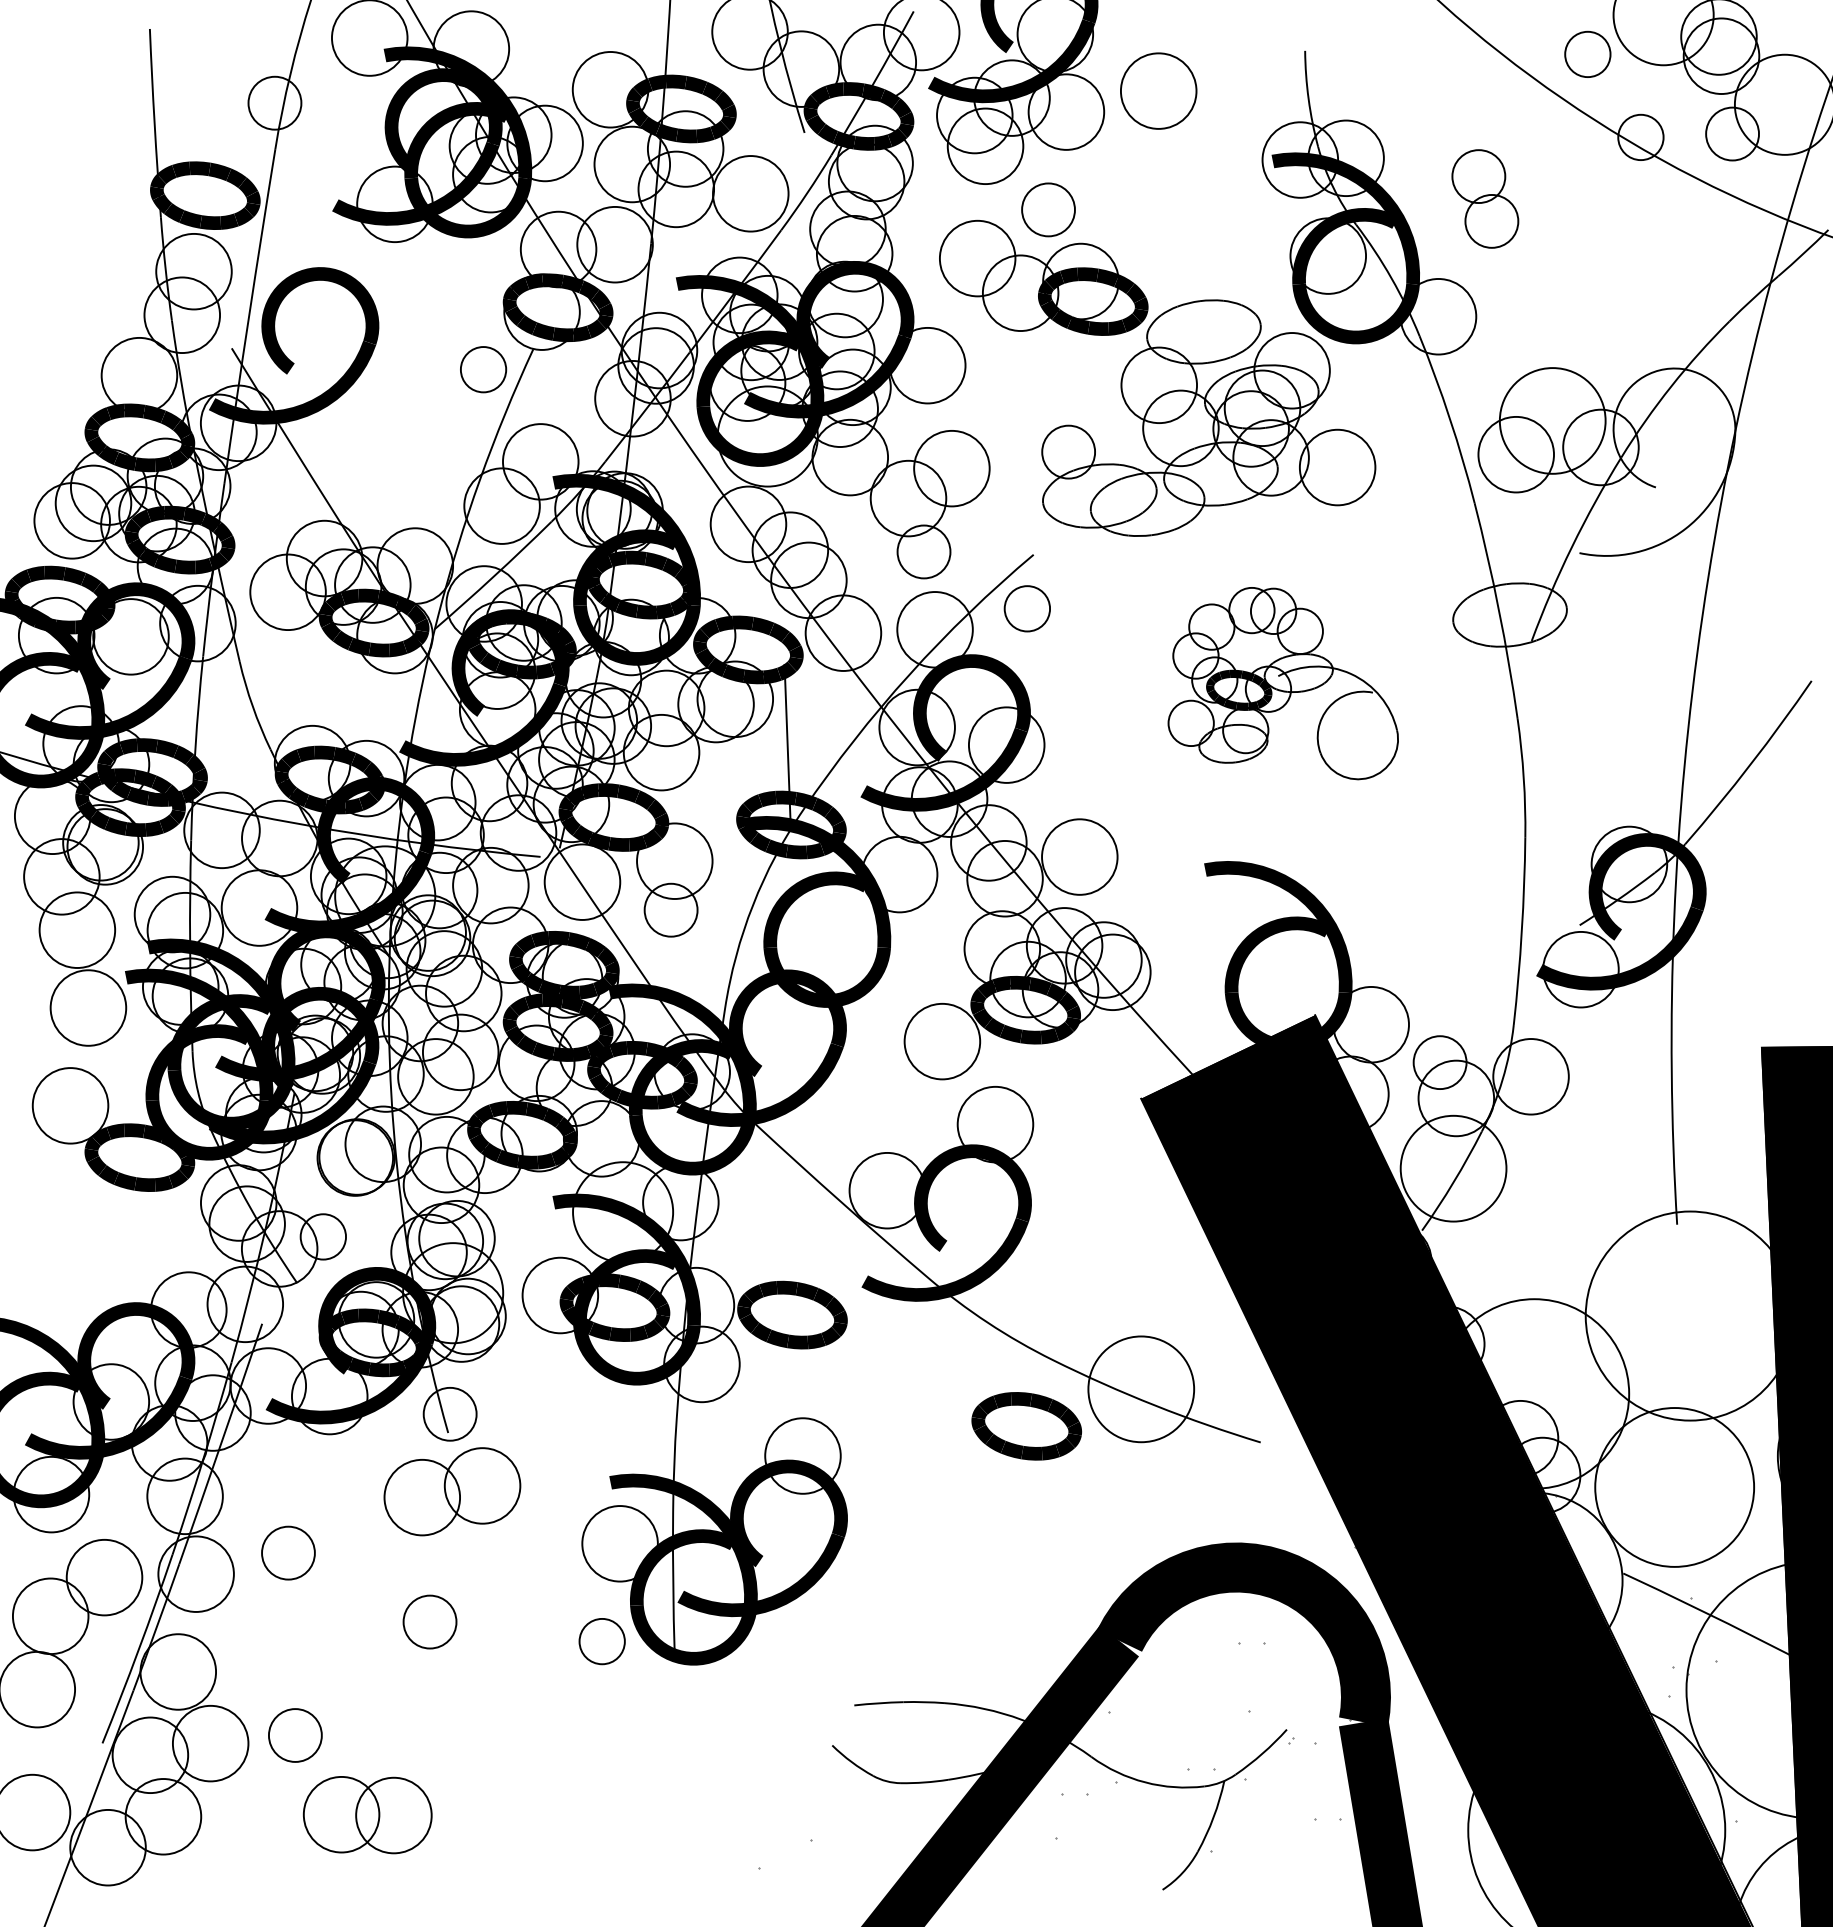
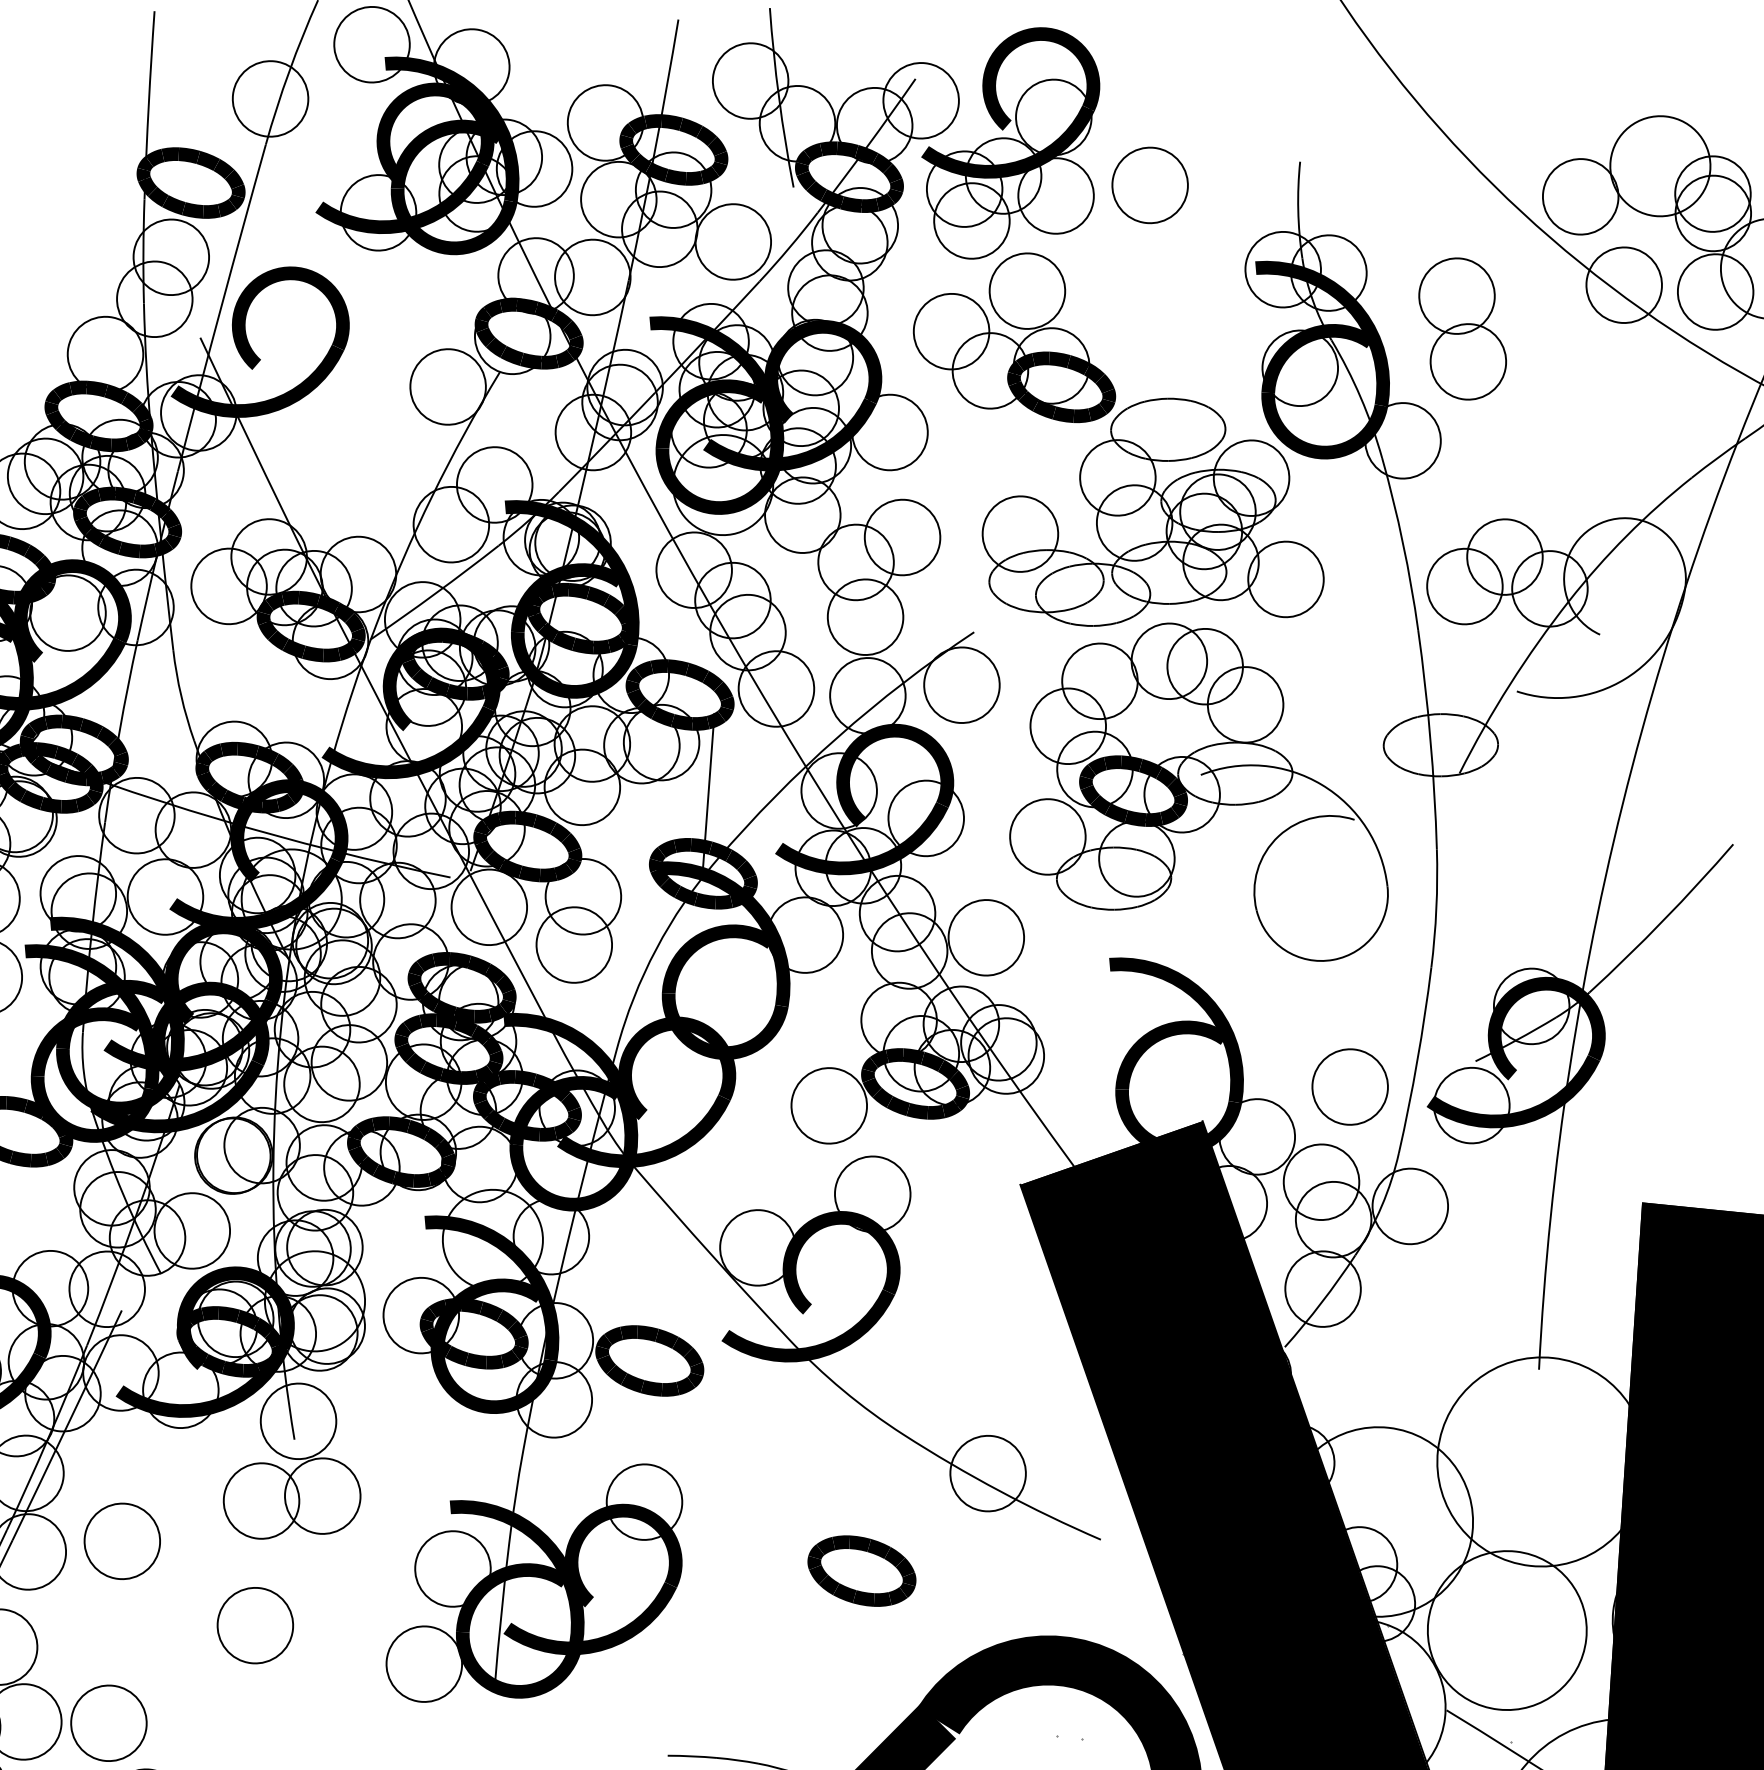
circle: (1587, 54) -> (1580, 196), size x1.67
circle: (274, 103) -> (270, 99), size x1.43
circle: (1732, 133) -> (1715, 291), size x1.43
circle: (1640, 137) -> (1623, 285), size x1.67
part: (1485, 198) -> (1462, 328), size x1.43
circle: (1048, 209) -> (1027, 290), size x1.43
circle: (483, 369) -> (448, 386), size x1.67
circle: (1552, 420) -> (1504, 556), size x0.71
circle: (1068, 451) -> (1020, 533), size x1.43
circle: (923, 551) -> (865, 616), size x1.43
circle: (1027, 608) -> (962, 684), size x1.67
part: (1283, 683) -> (1208, 788), size x1.67
circle: (670, 910) -> (573, 945), size x1.43
circle: (1457, 964) -> (1349, 1086), added
circle: (1439, 1062) -> (1320, 1182), size x1.43
circle: (1453, 1168) -> (1323, 1288), size x0.71
circle: (323, 1236) -> (192, 1230), size x1.67
circle: (1141, 1389) -> (988, 1473), size x0.71
circle: (449, 1414) -> (297, 1421), size x1.43
part: (1026, 1426) -> (861, 1571), moved
circle: (288, 1552) -> (122, 1540), size x1.43
circle: (429, 1621) -> (254, 1624), size x1.43
circle: (601, 1641) -> (423, 1664), size x1.67
circle: (295, 1735) -> (109, 1723), size x1.43

